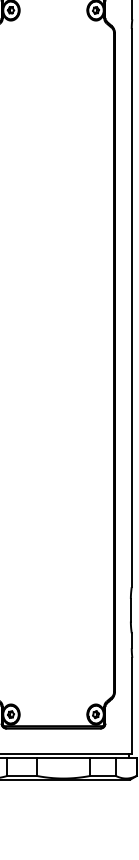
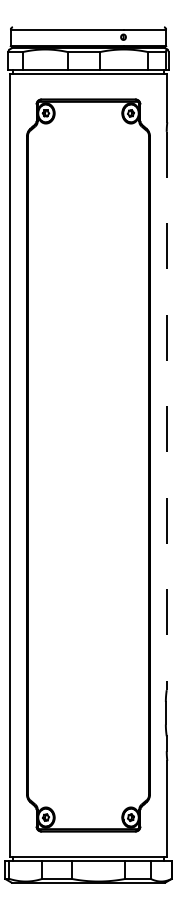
line: (131, 308) -> (166, 411), solid -> dashed

